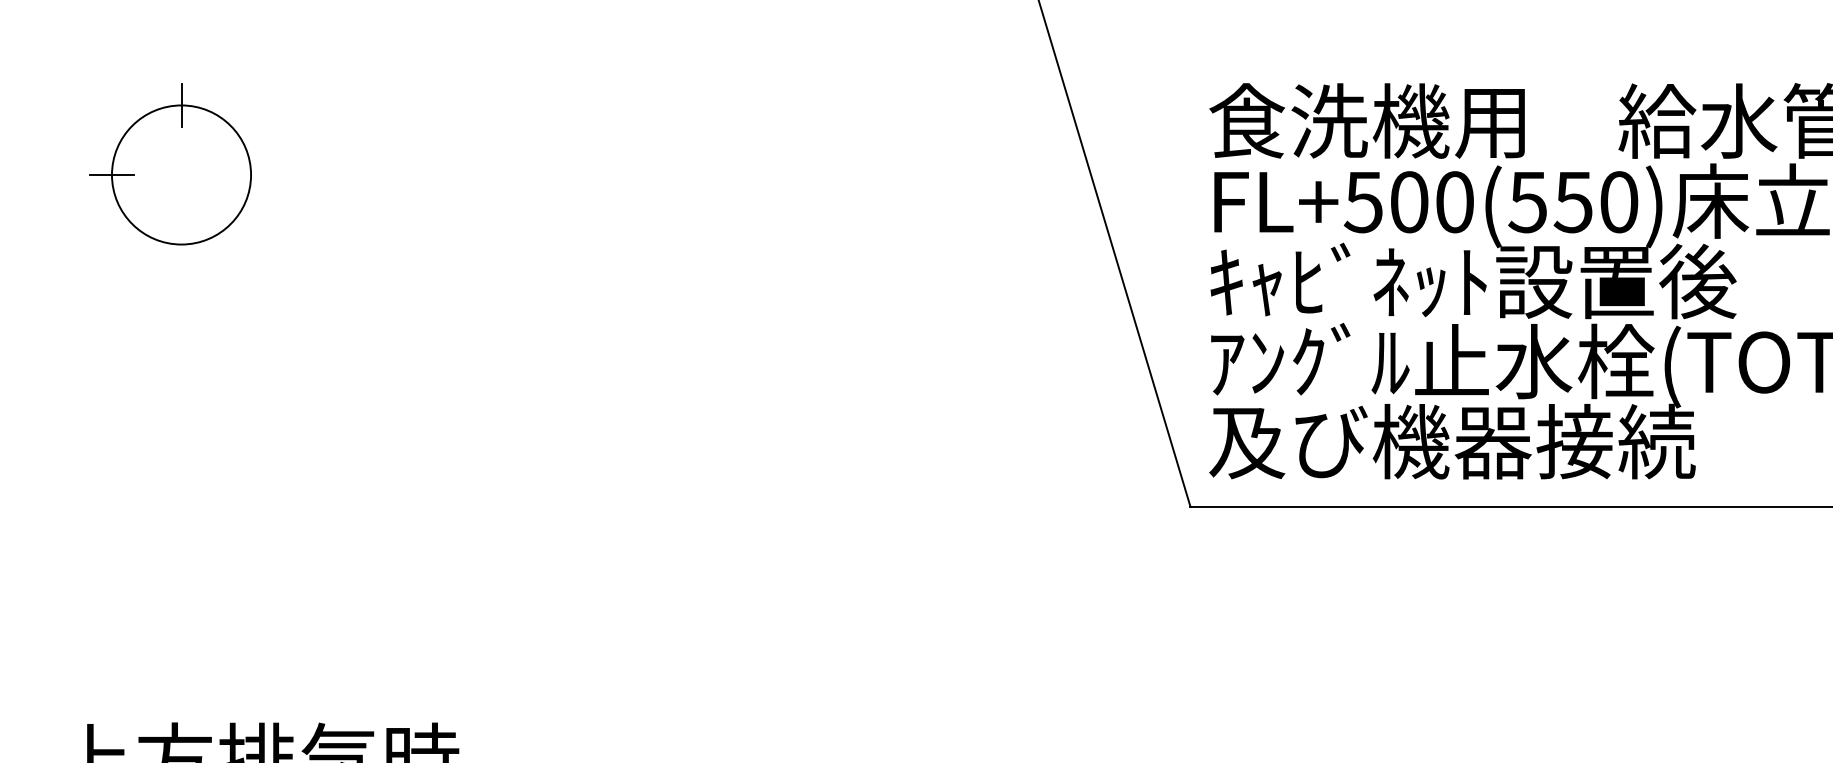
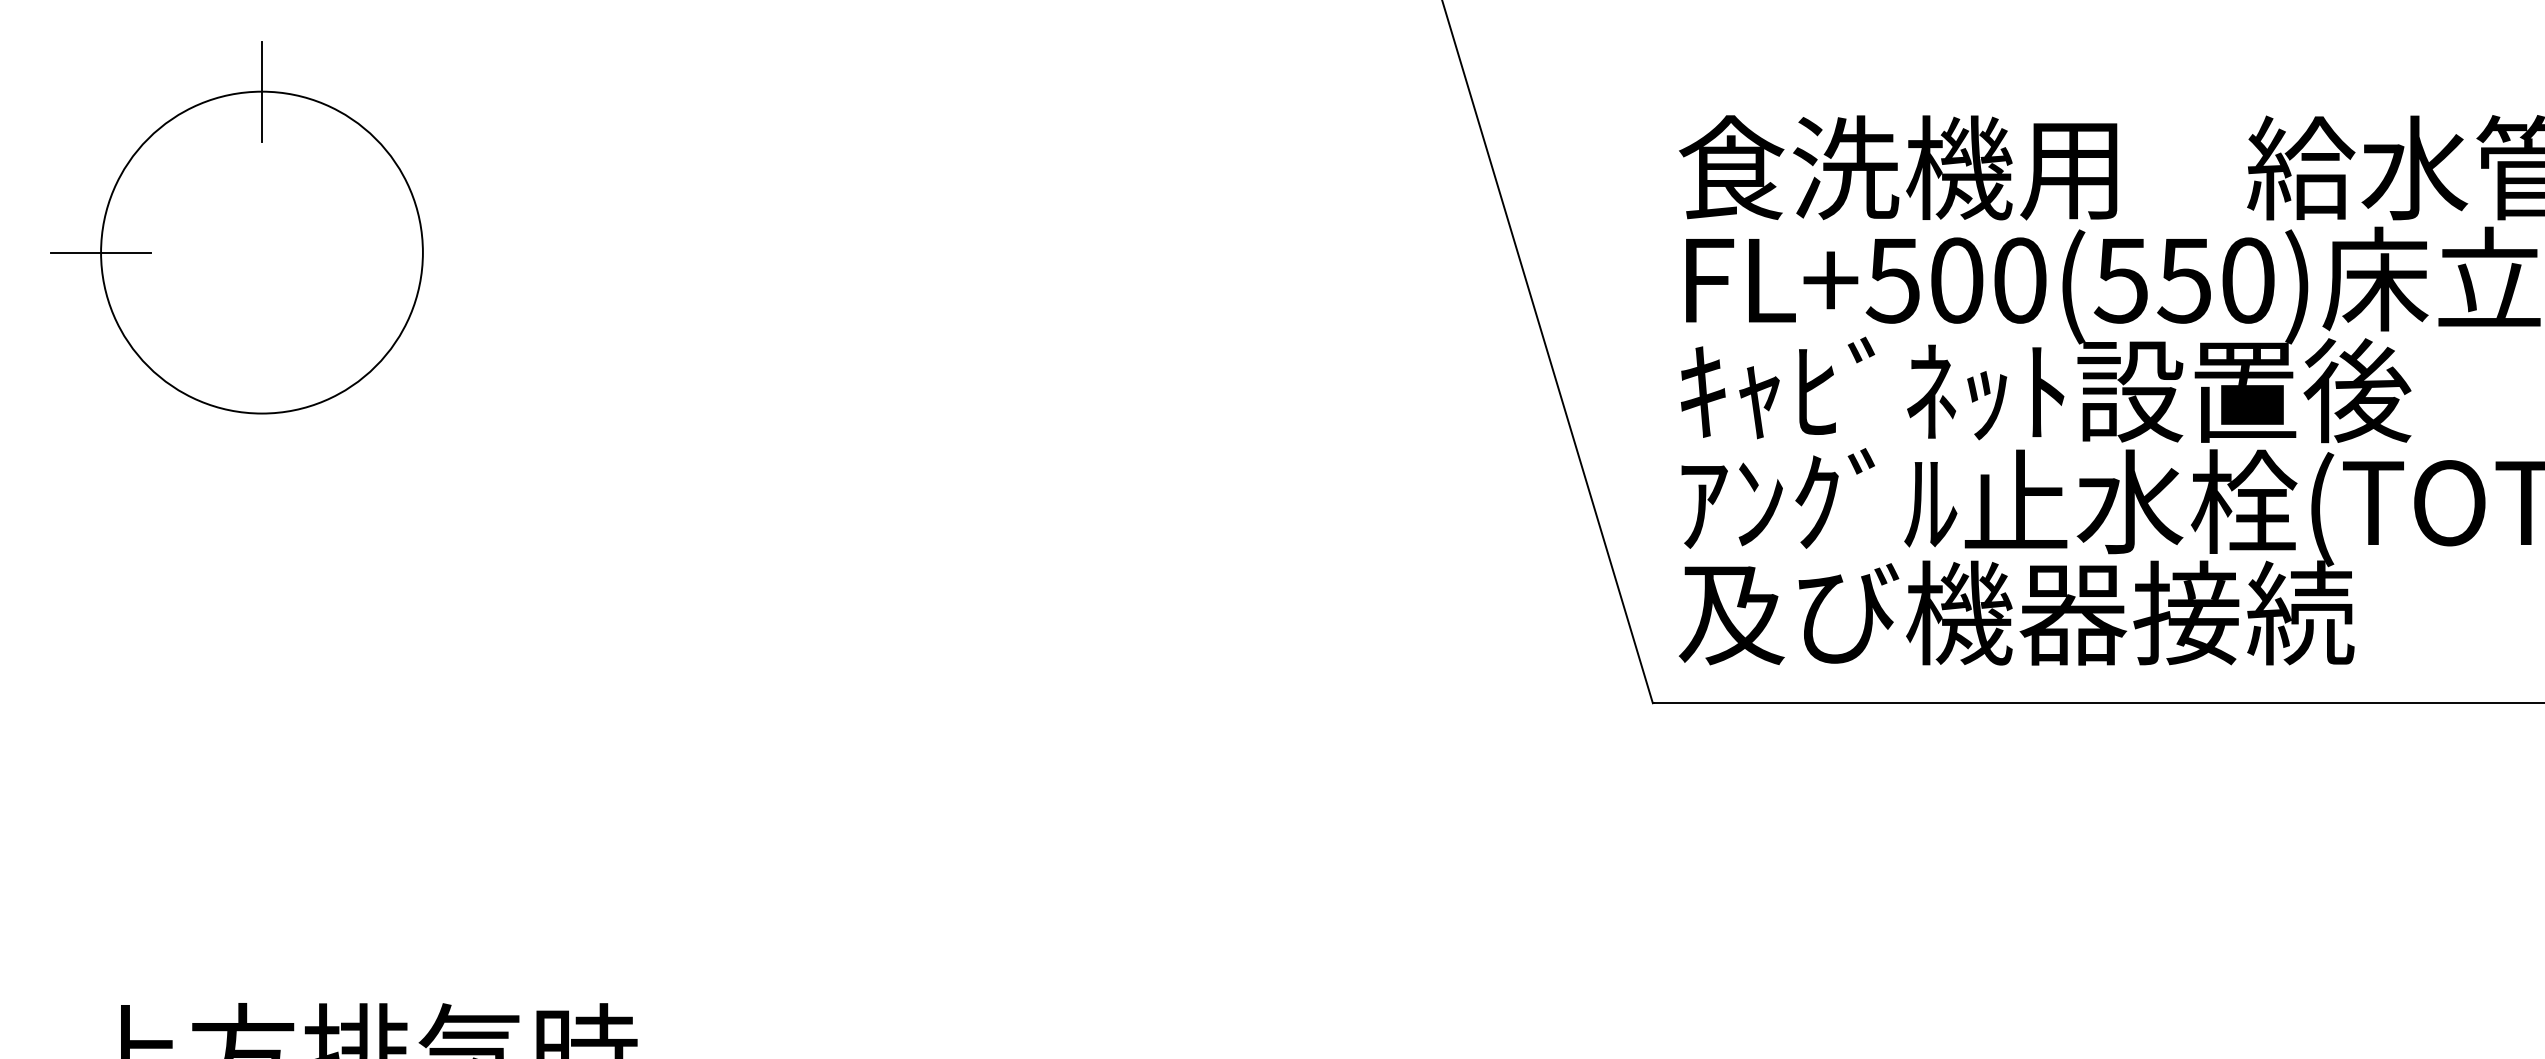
part: (170, 163) -> (236, 227), size x1.67

